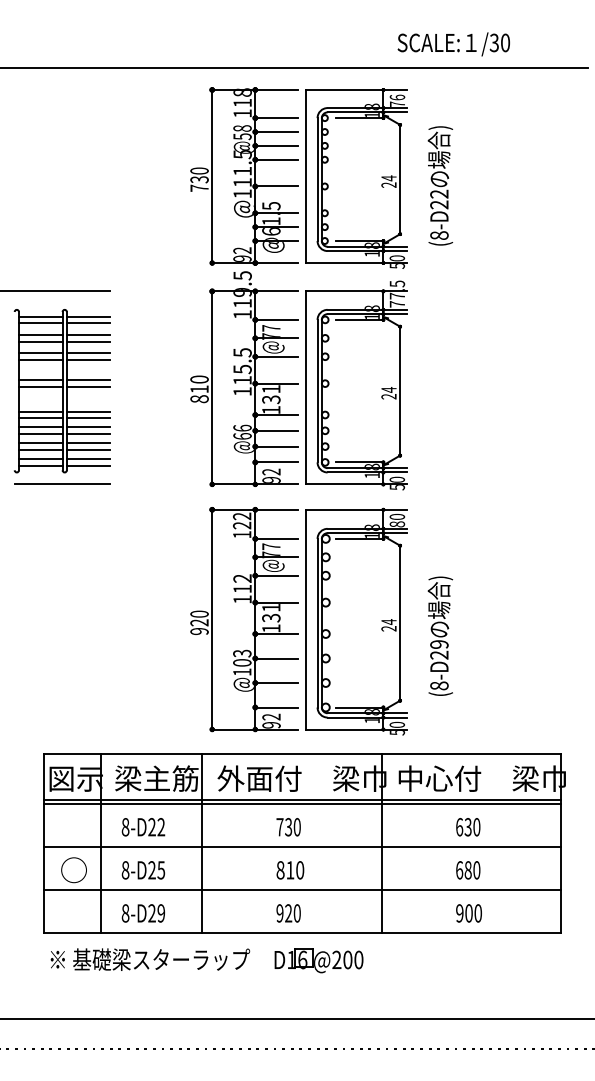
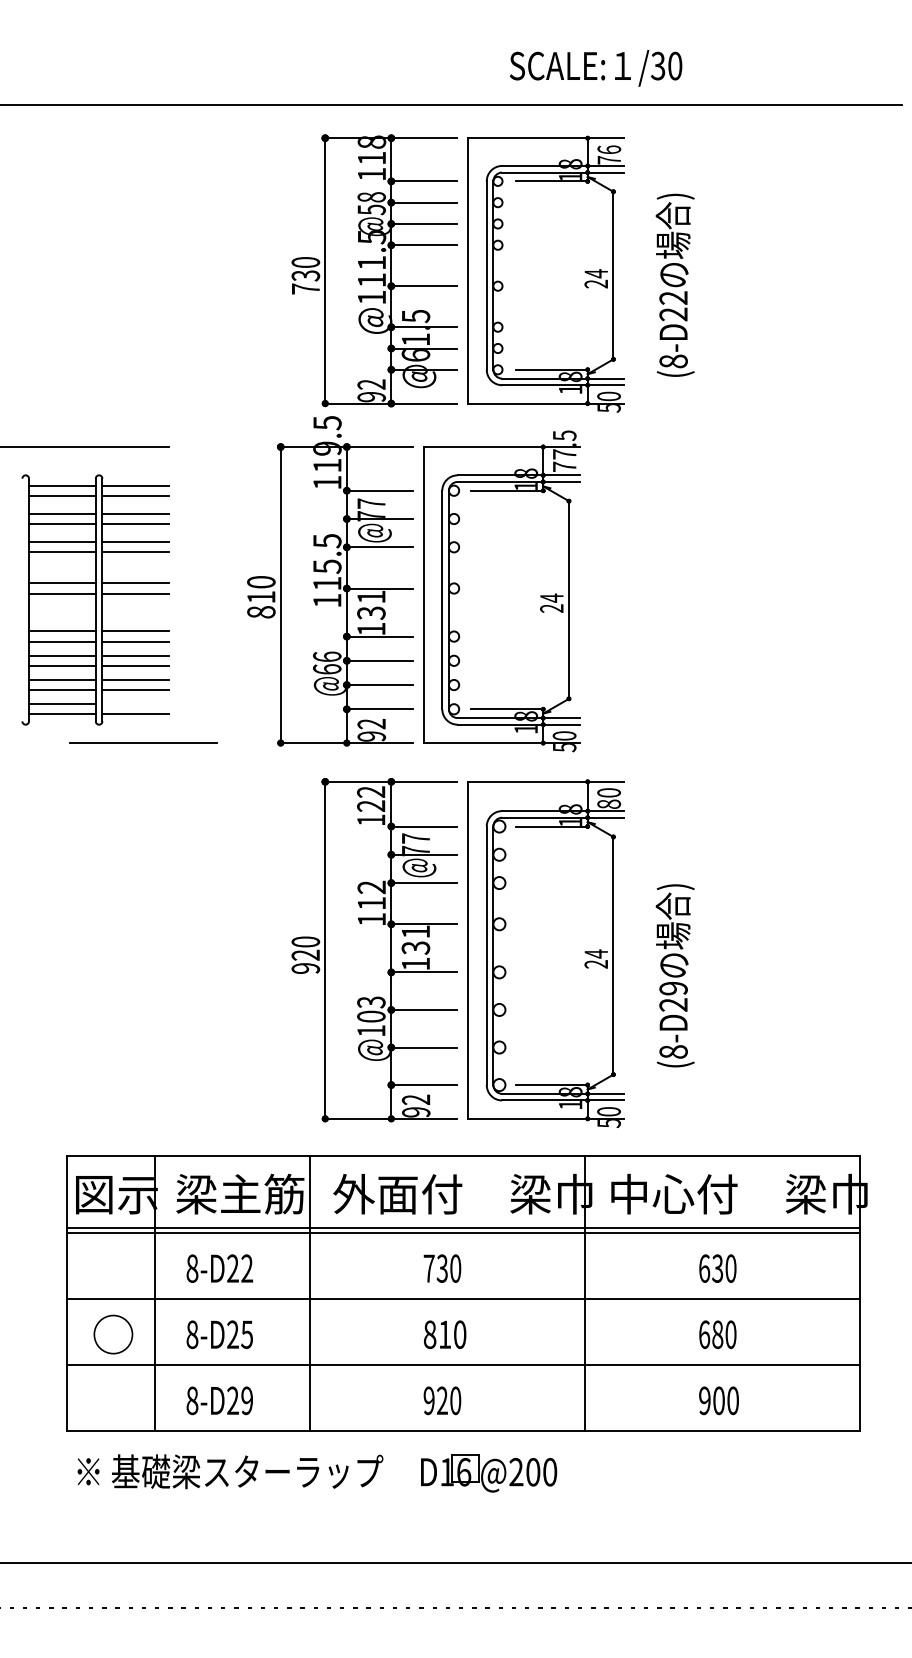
text: (453, 44) -> (595, 68), moved
part: (298, 380) -> (413, 583), moved
line: (88, 459) -> (135, 704), removed
line: (62, 483) -> (143, 741), moved

